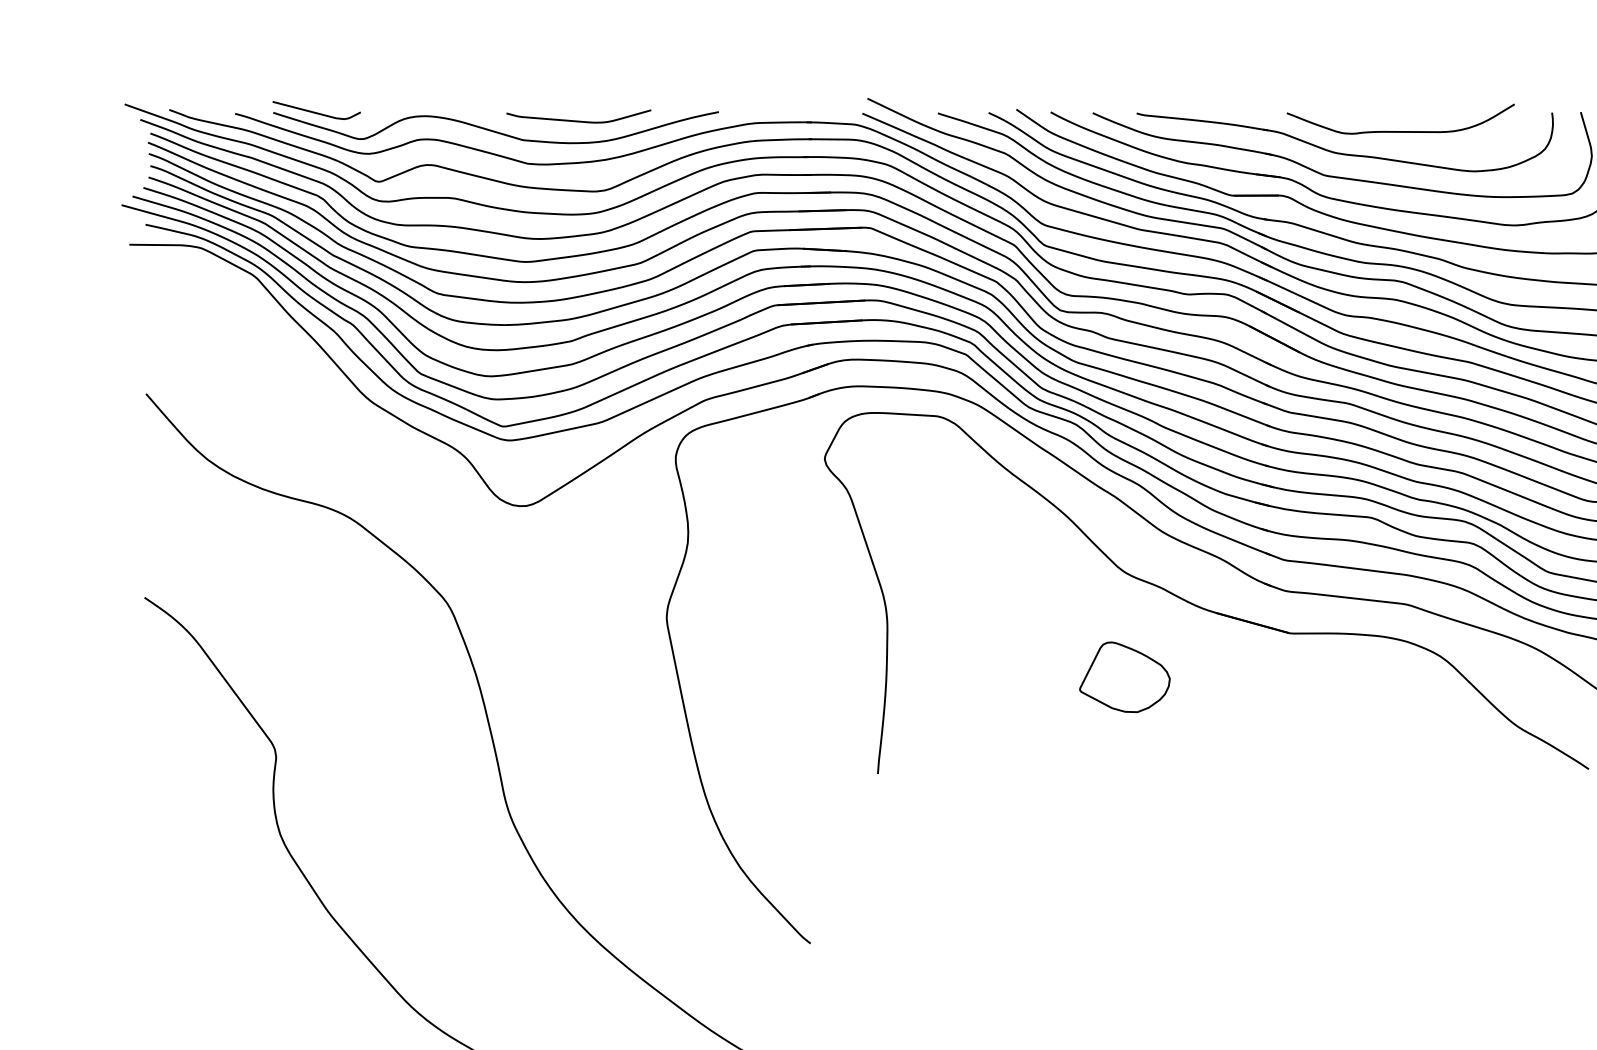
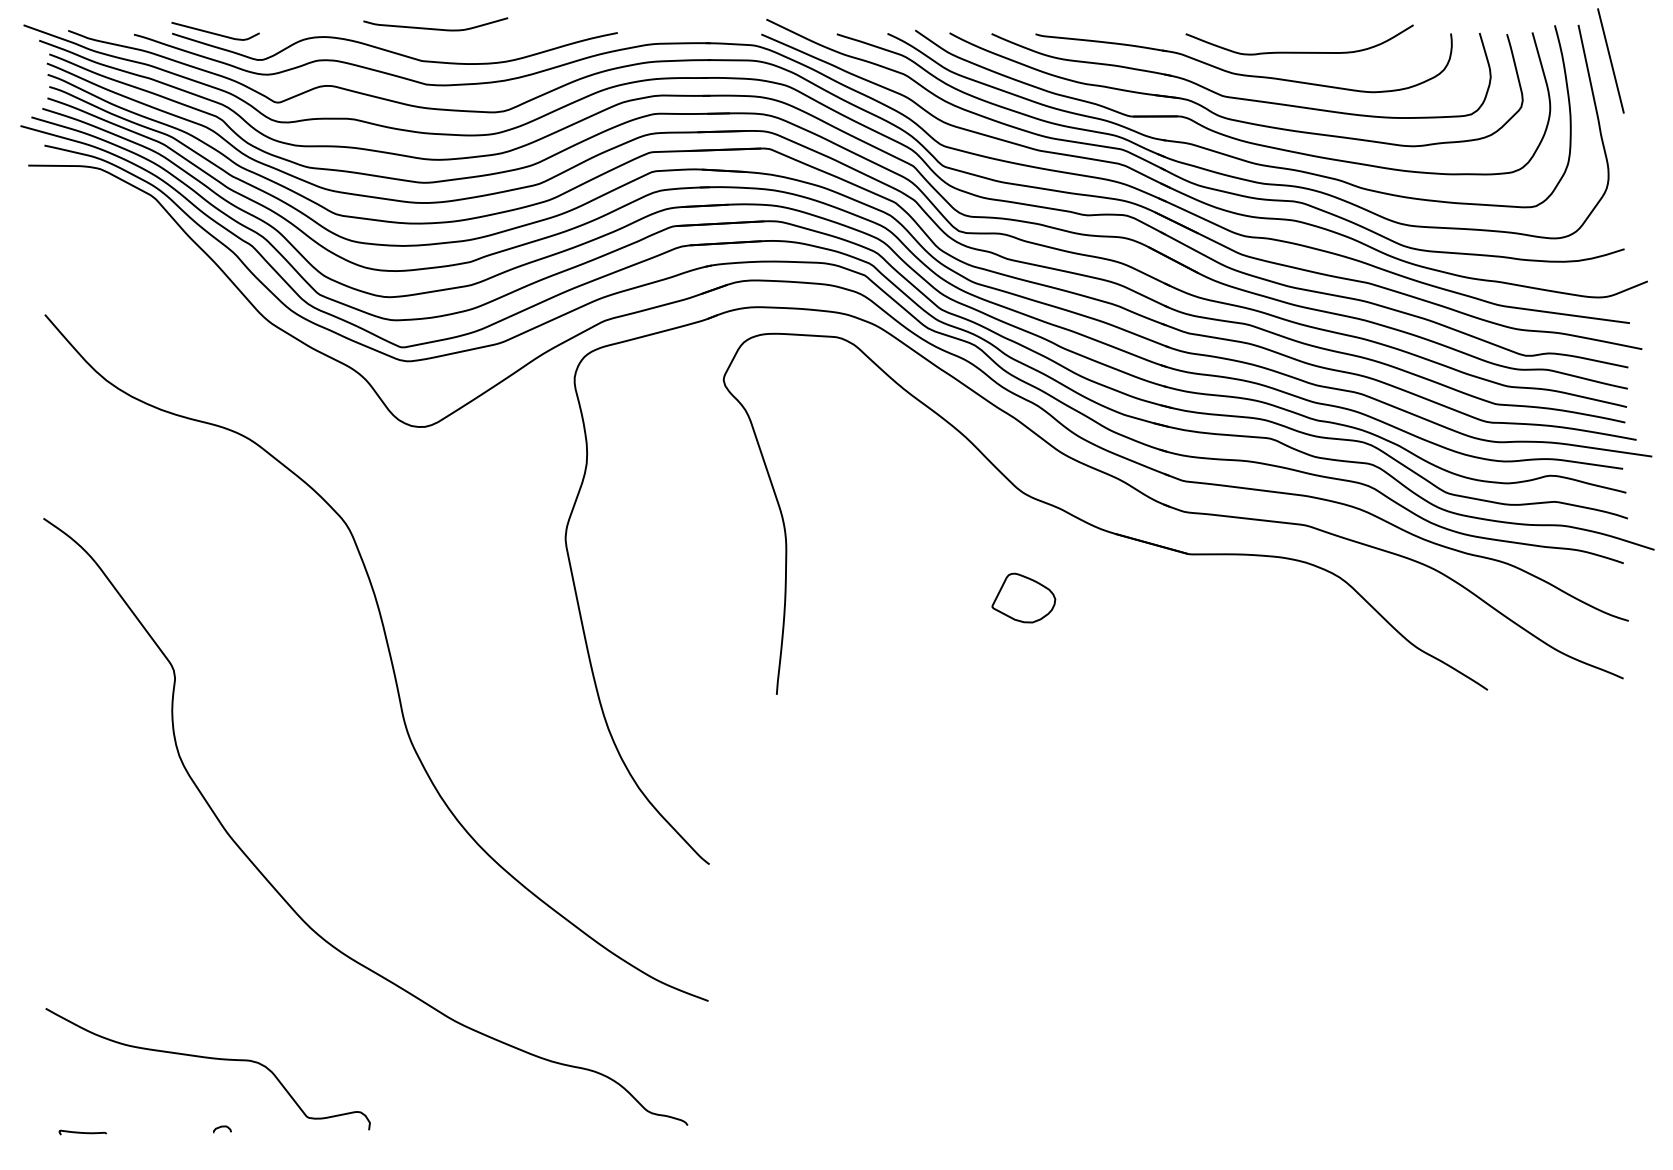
curve: (578, 120) -> (435, 28), moved
part: (1124, 676) -> (1023, 597), size x0.7

